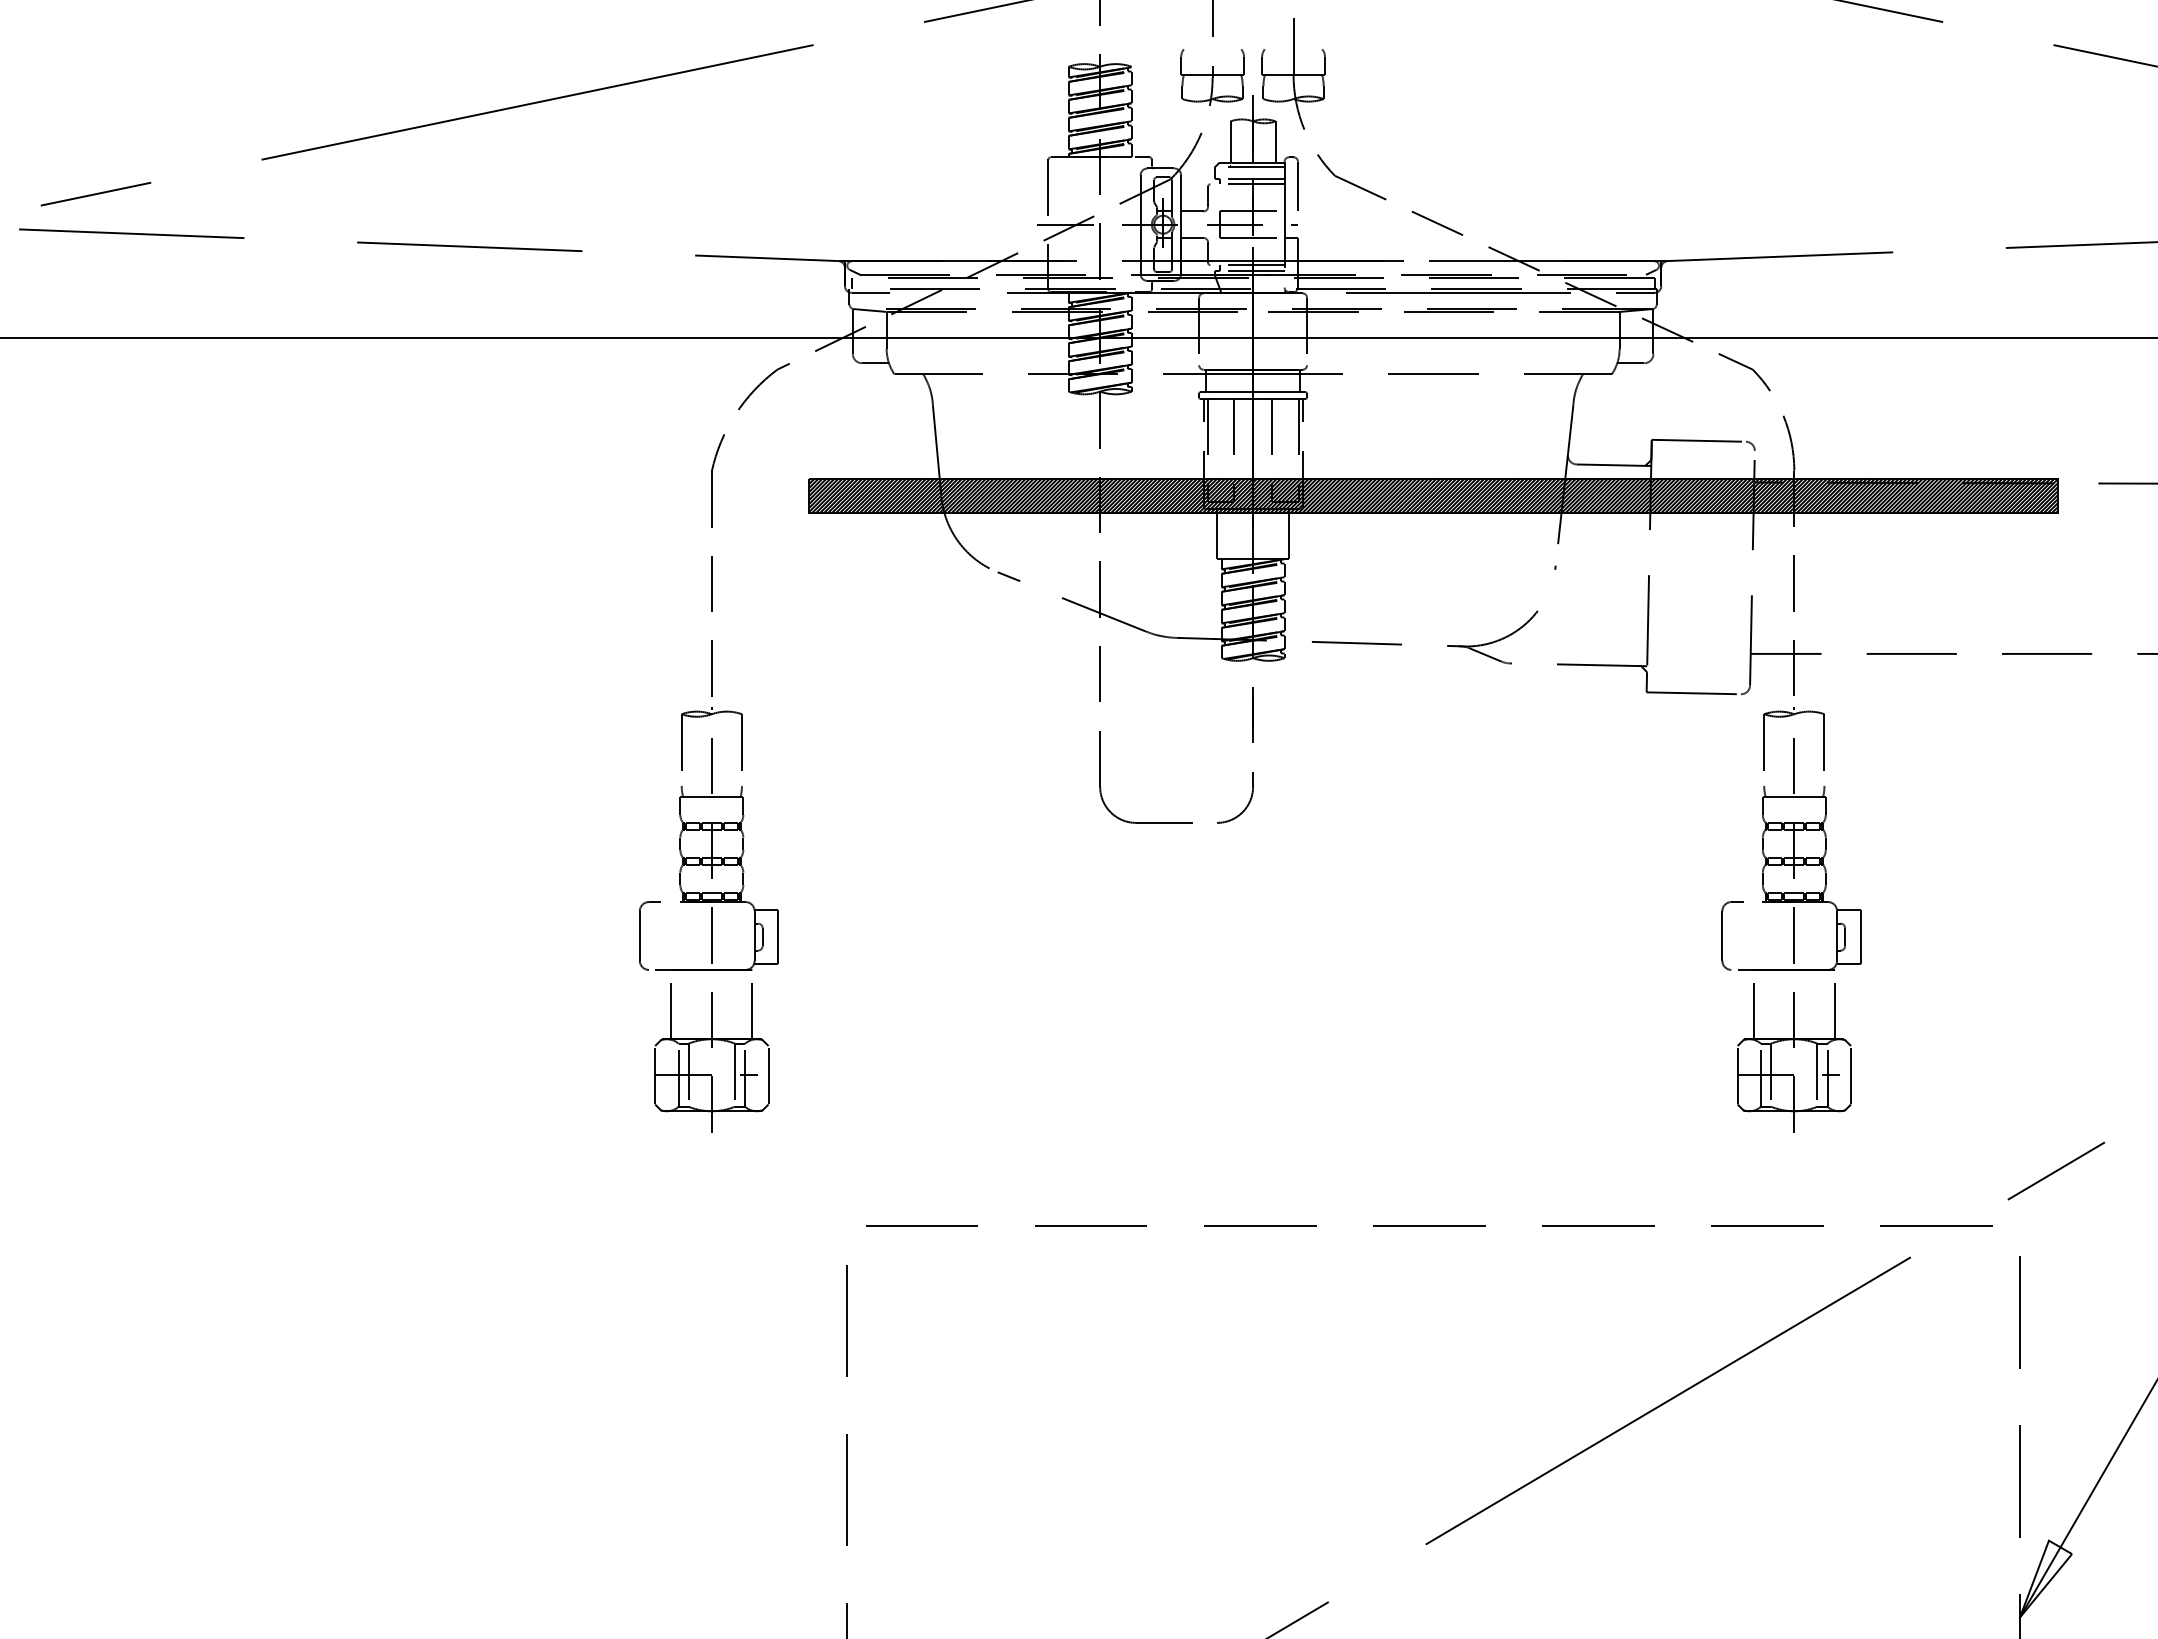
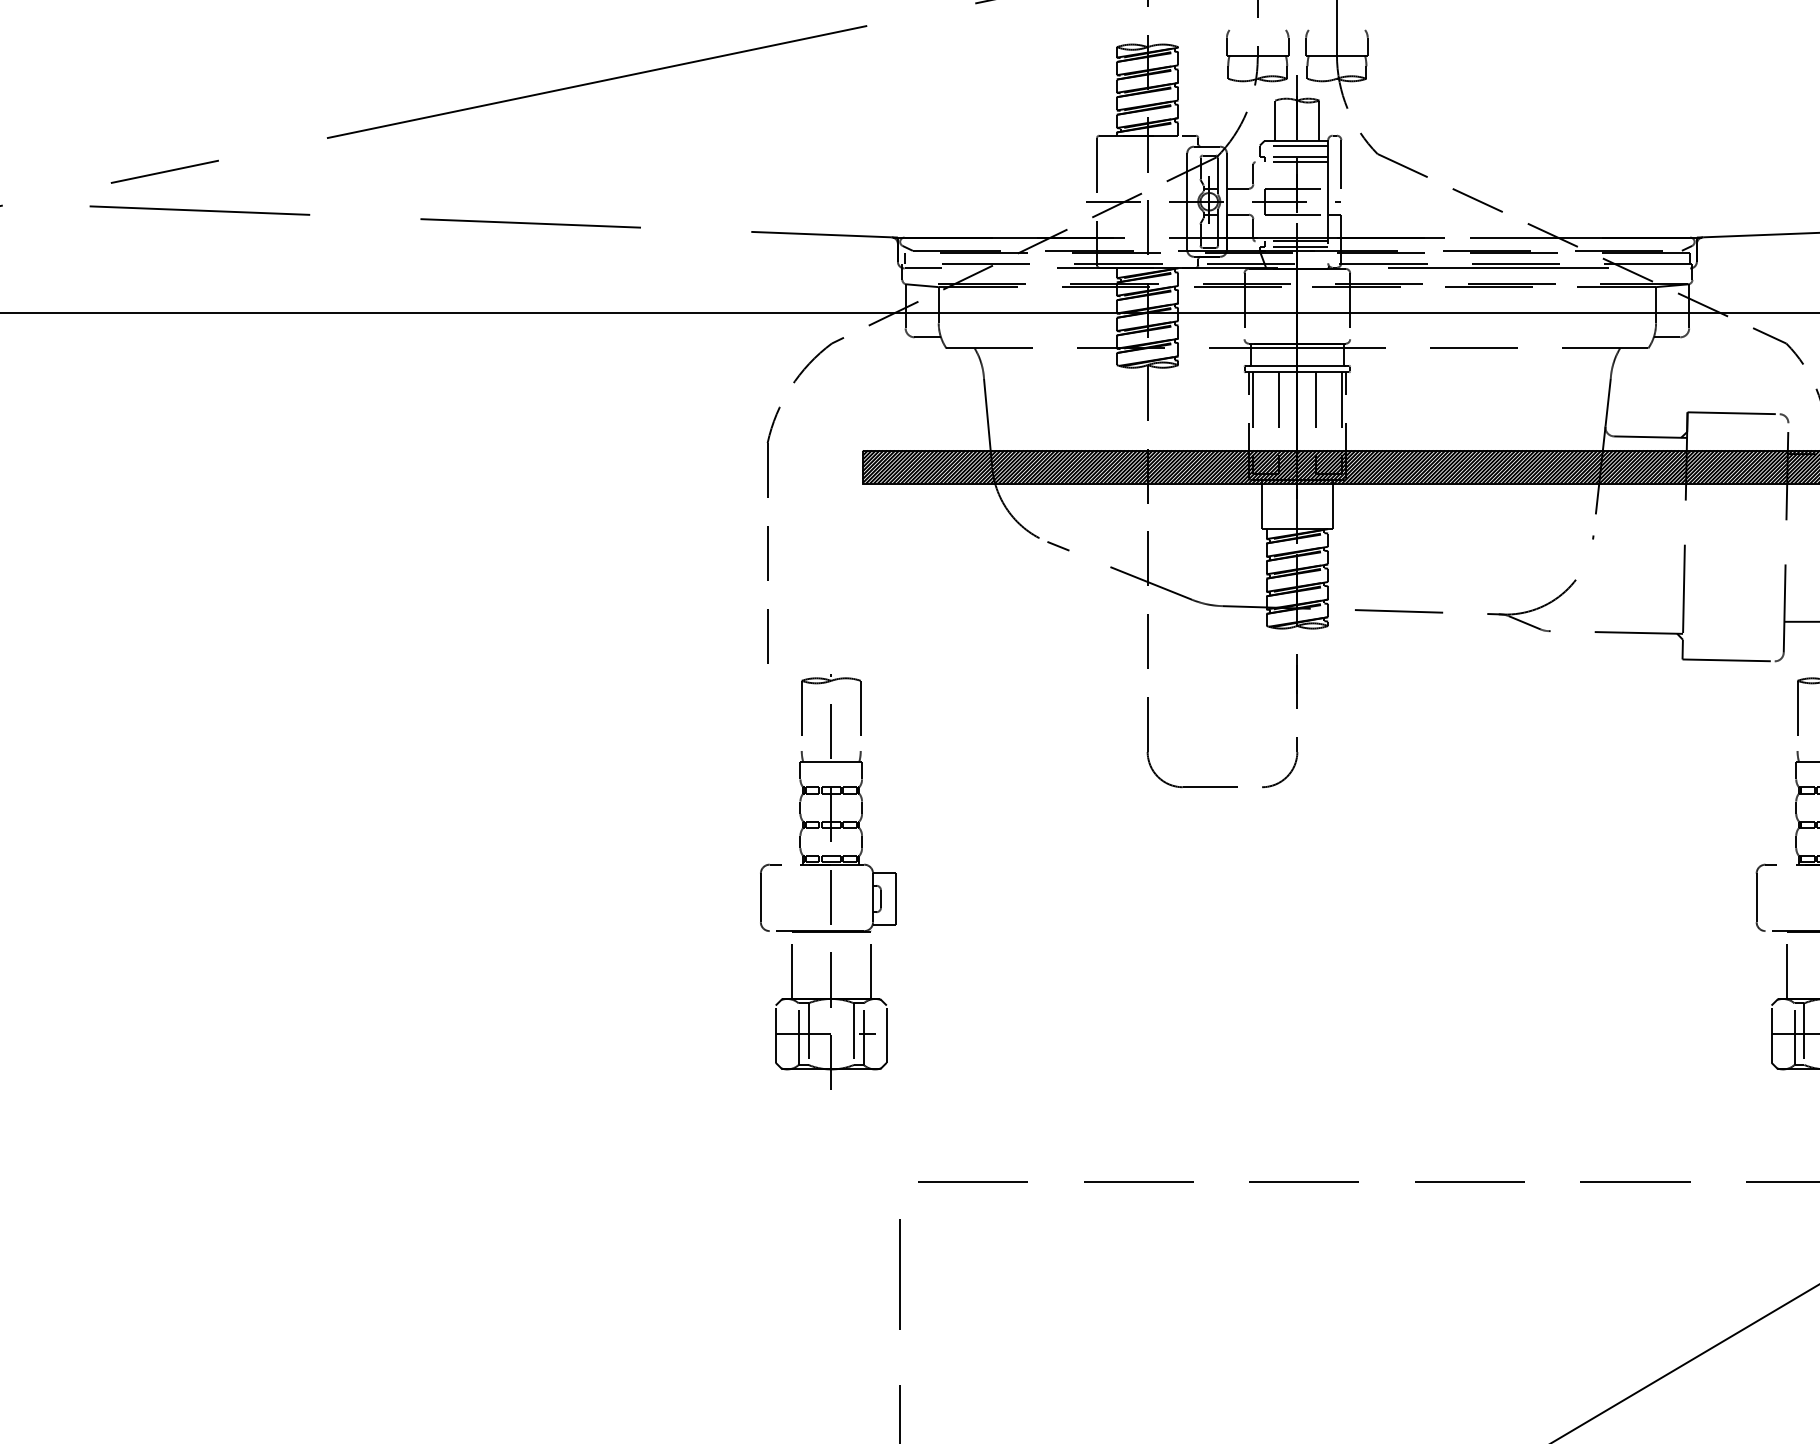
line: (1635, 292) -> (1671, 268), removed
part: (708, 919) -> (827, 881), moved

